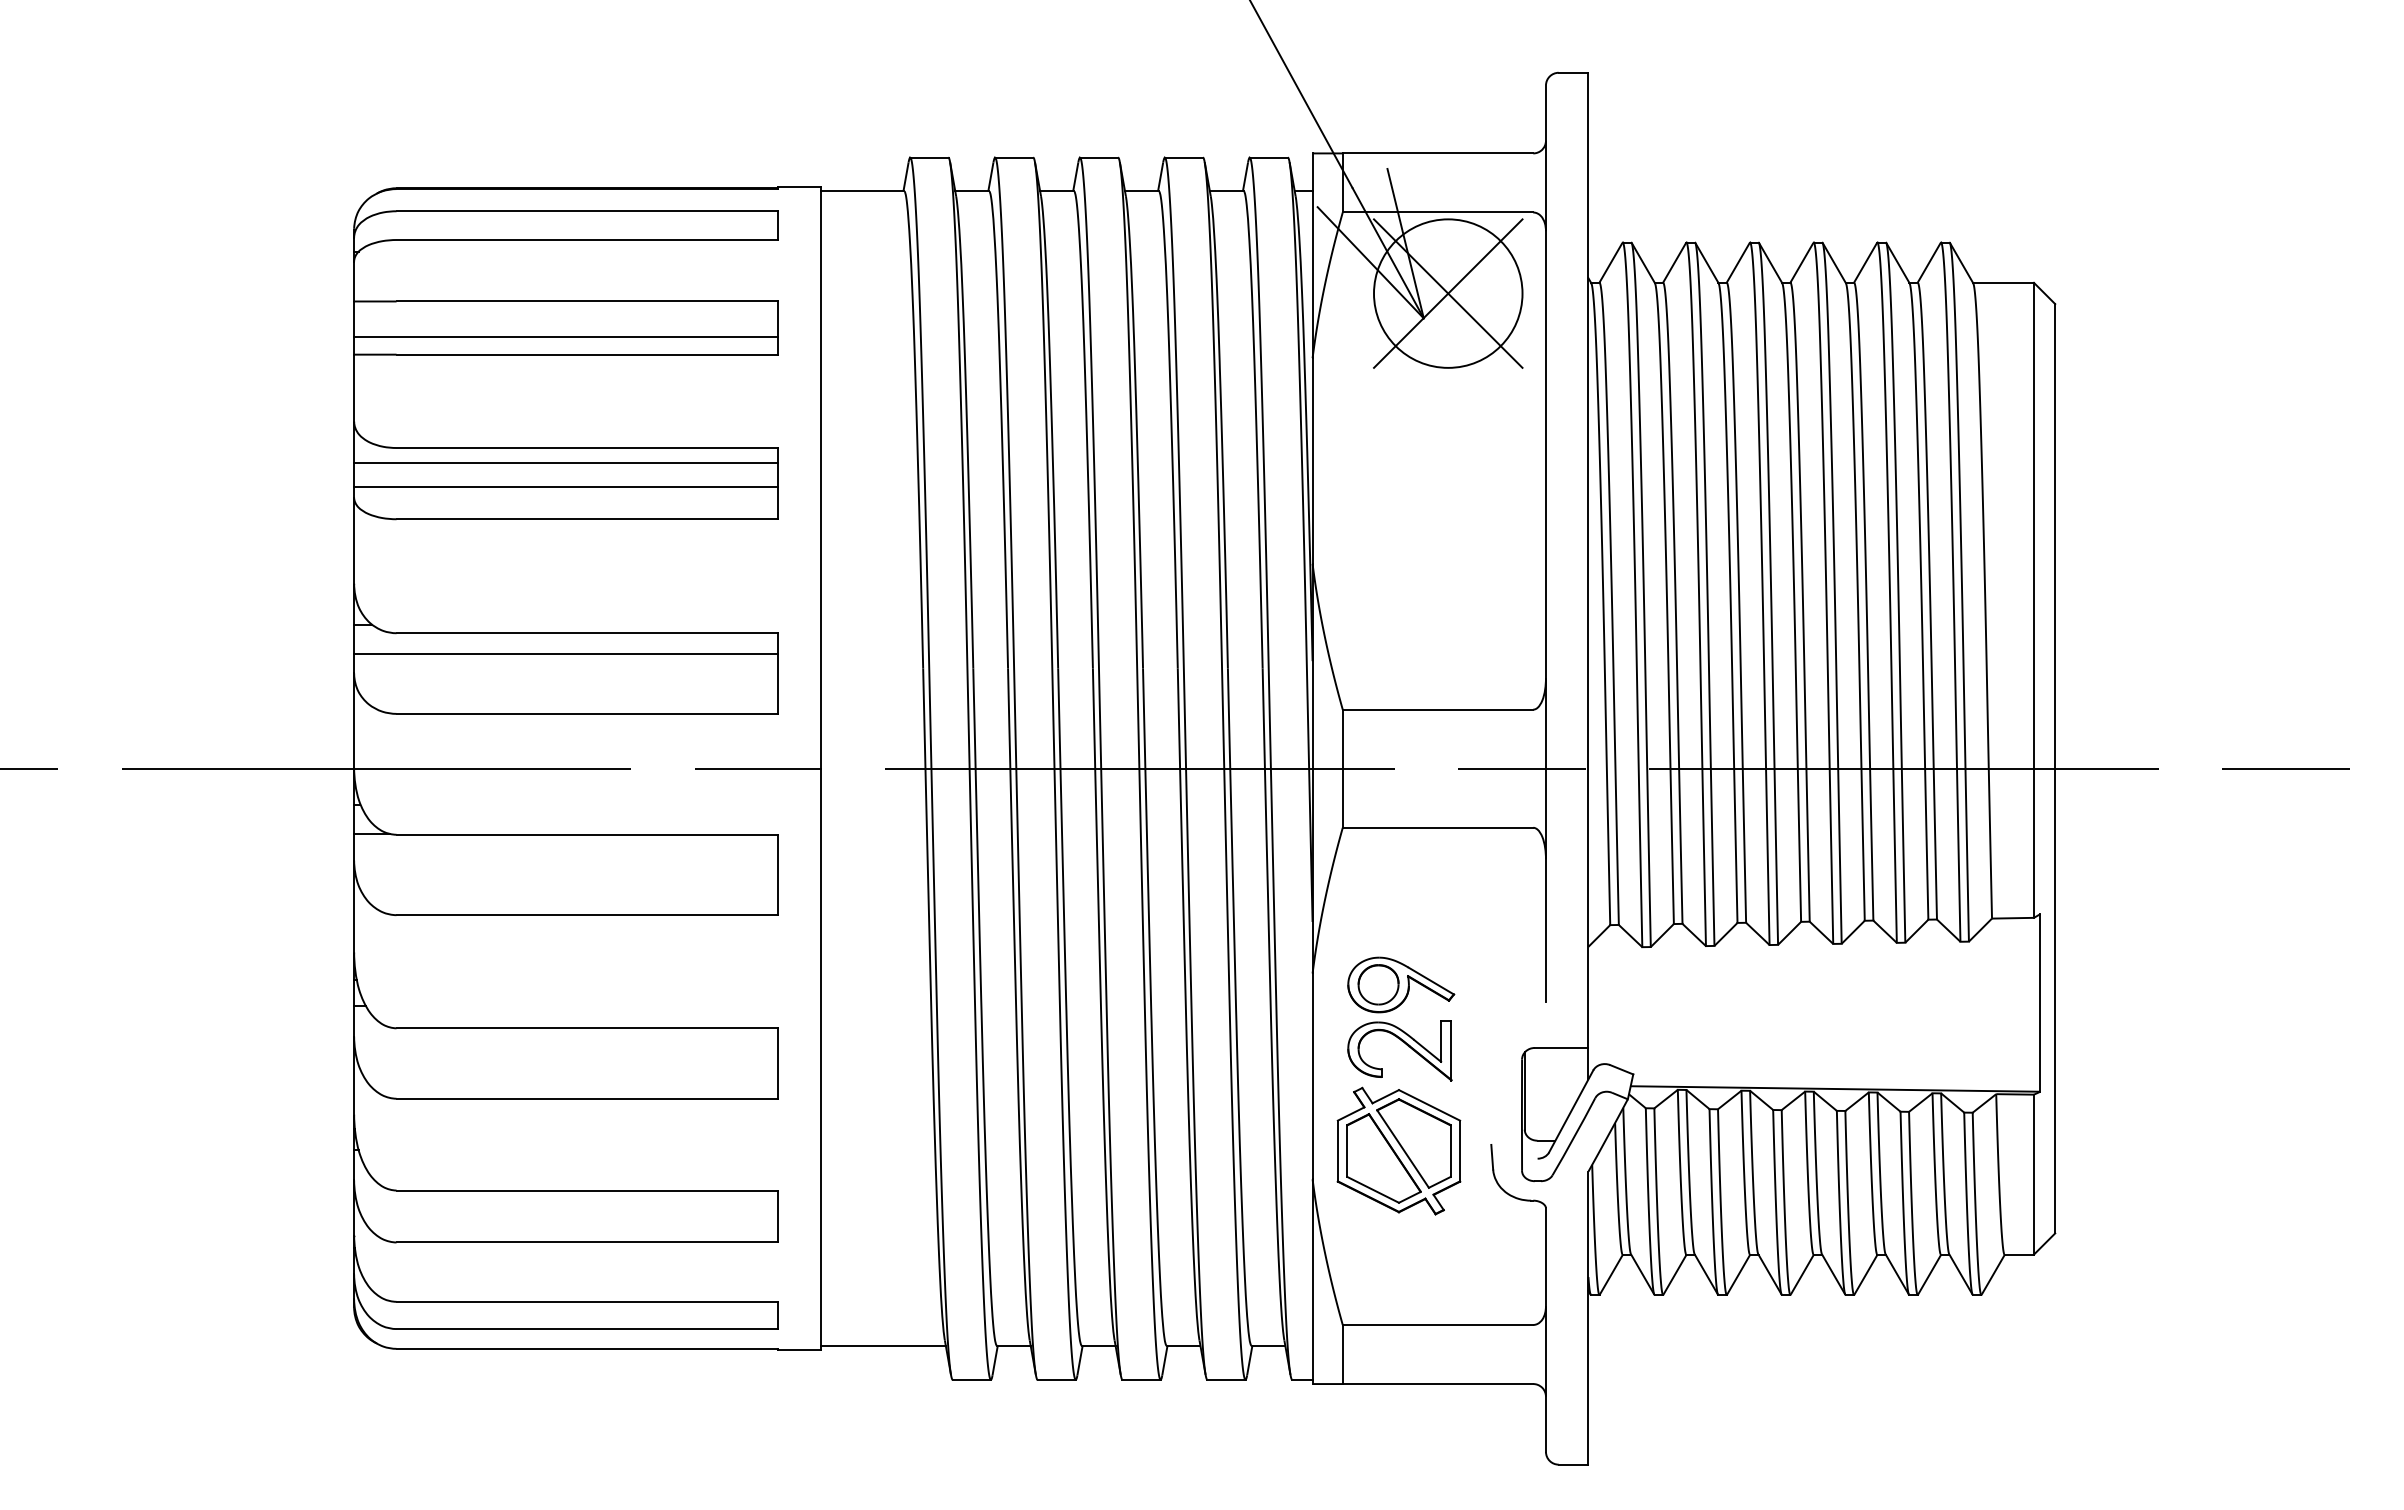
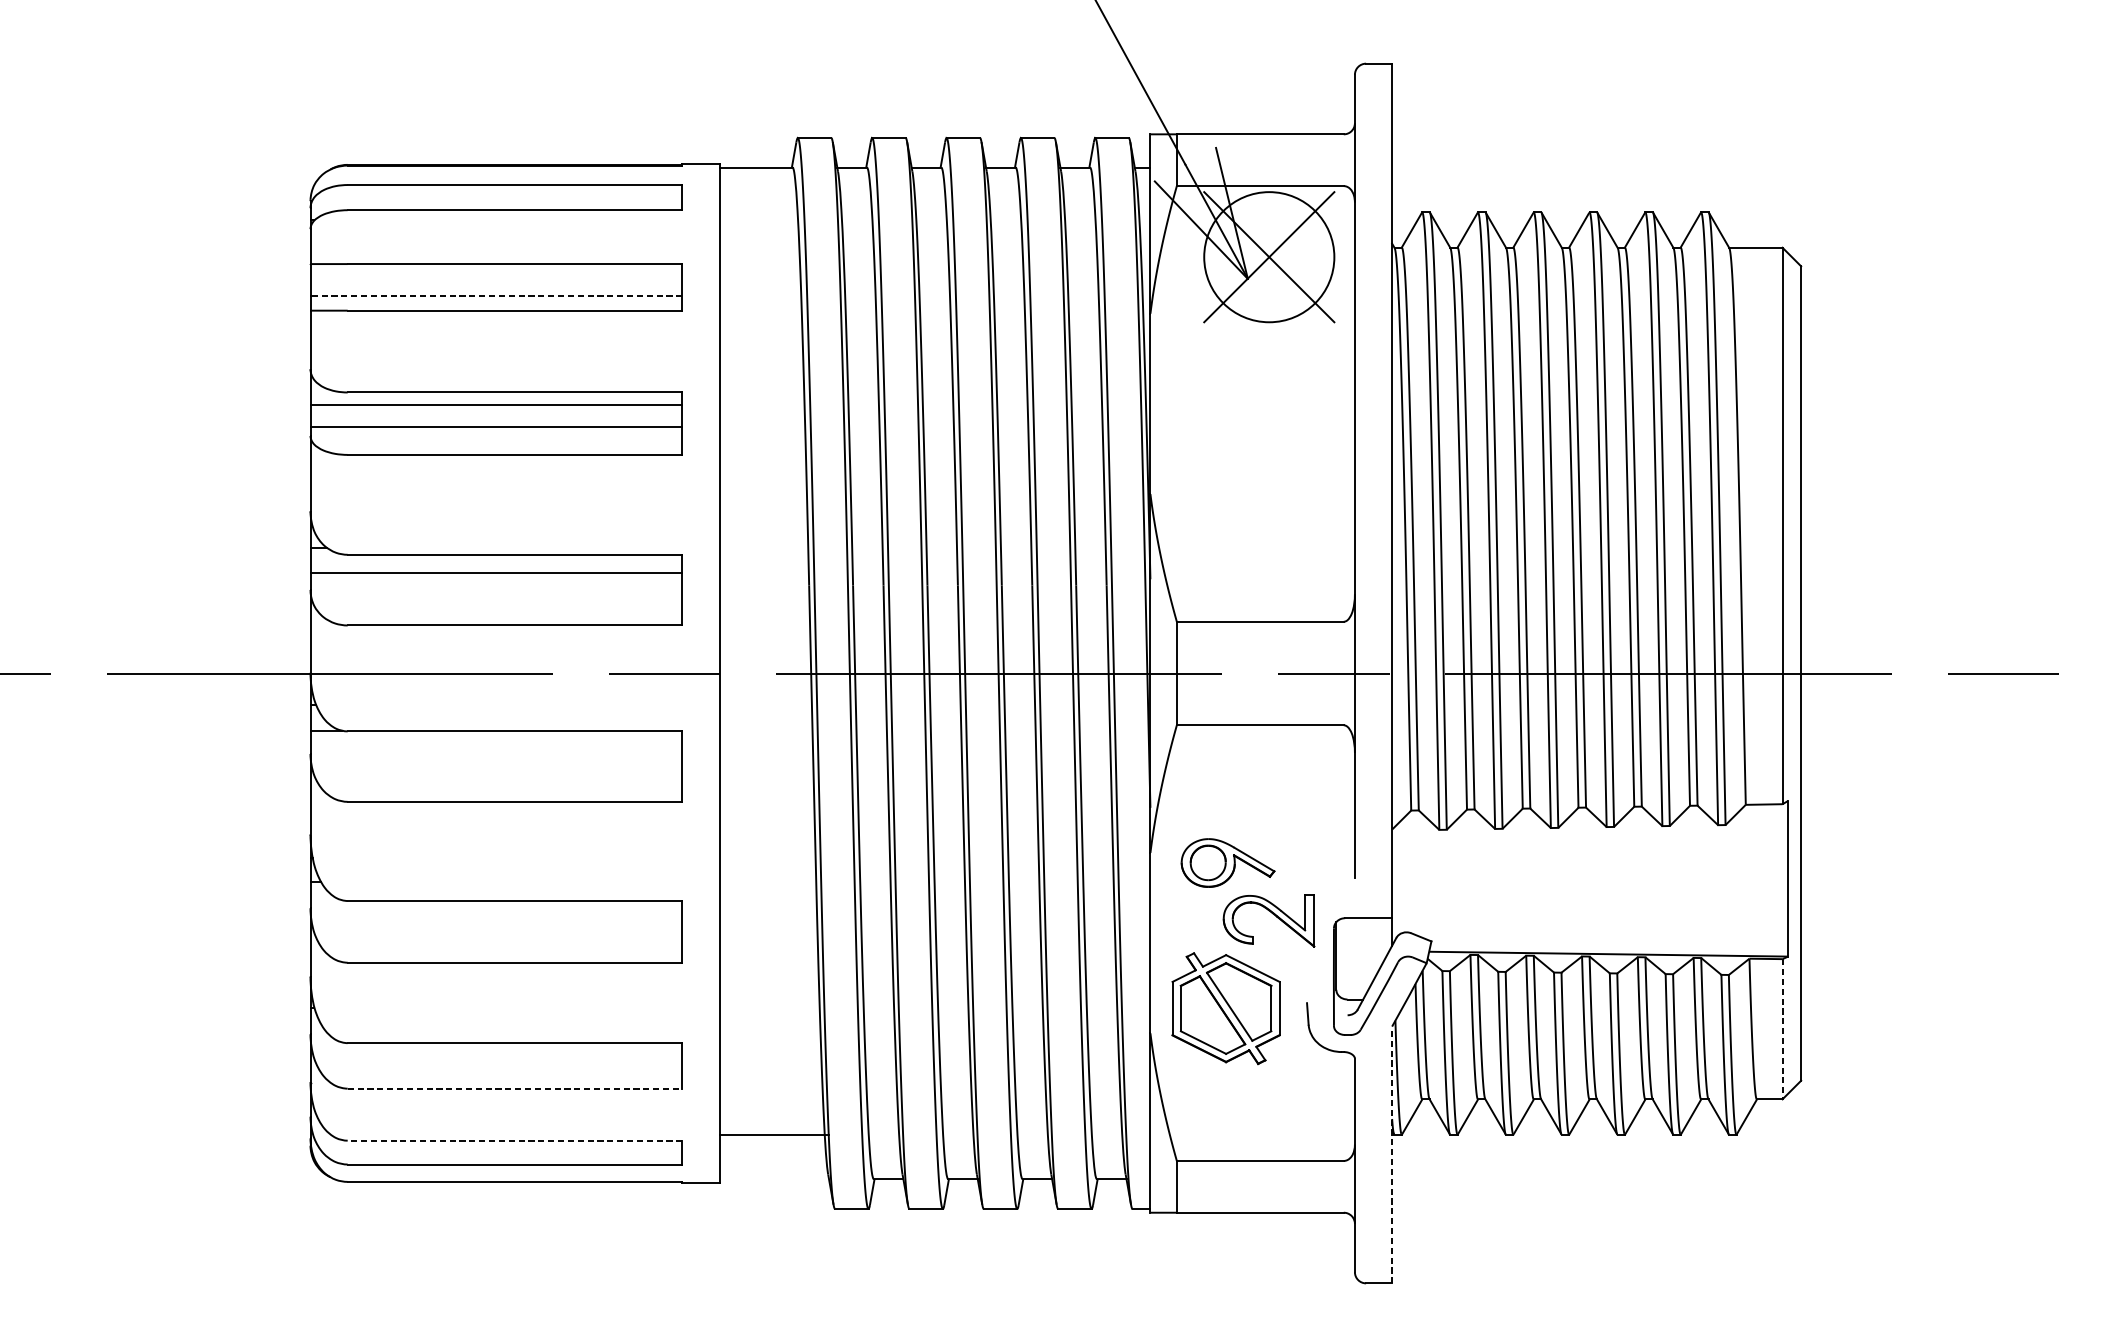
line: (565, 337) -> (495, 295), solid -> dashed
part: (1405, 1044) -> (1273, 915), moved
line: (2033, 1174) -> (1782, 1029), solid -> dashed
line: (587, 1242) -> (515, 1088), solid -> dashed
line: (587, 1301) -> (515, 1140), solid -> dashed
line: (1588, 1318) -> (1392, 1155), solid -> dashed
line: (882, 1345) -> (773, 1135), moved

